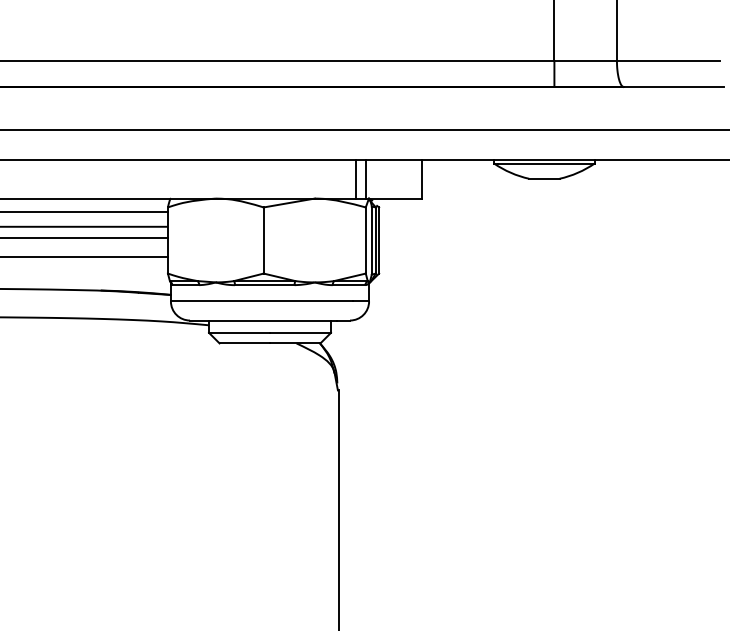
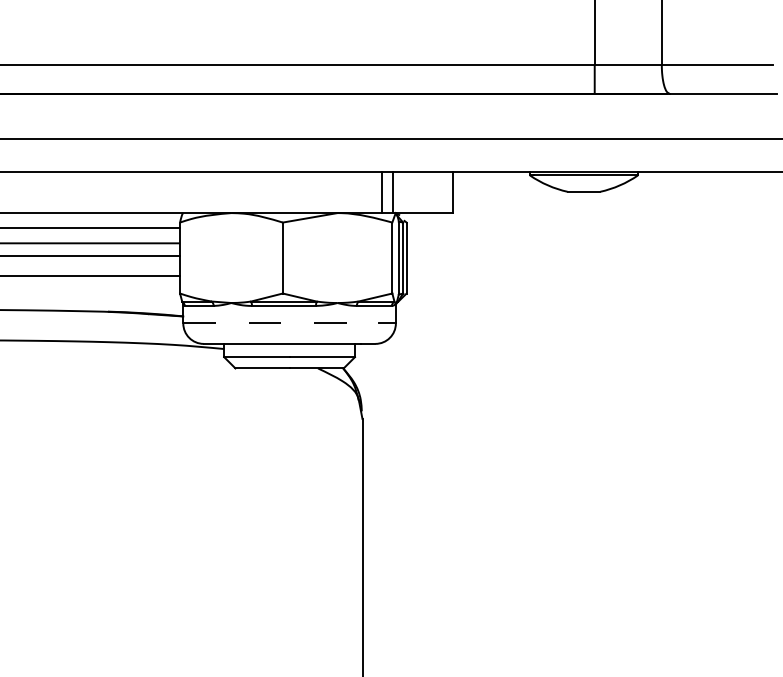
line: (262, 301) -> (281, 323), solid -> dashed

